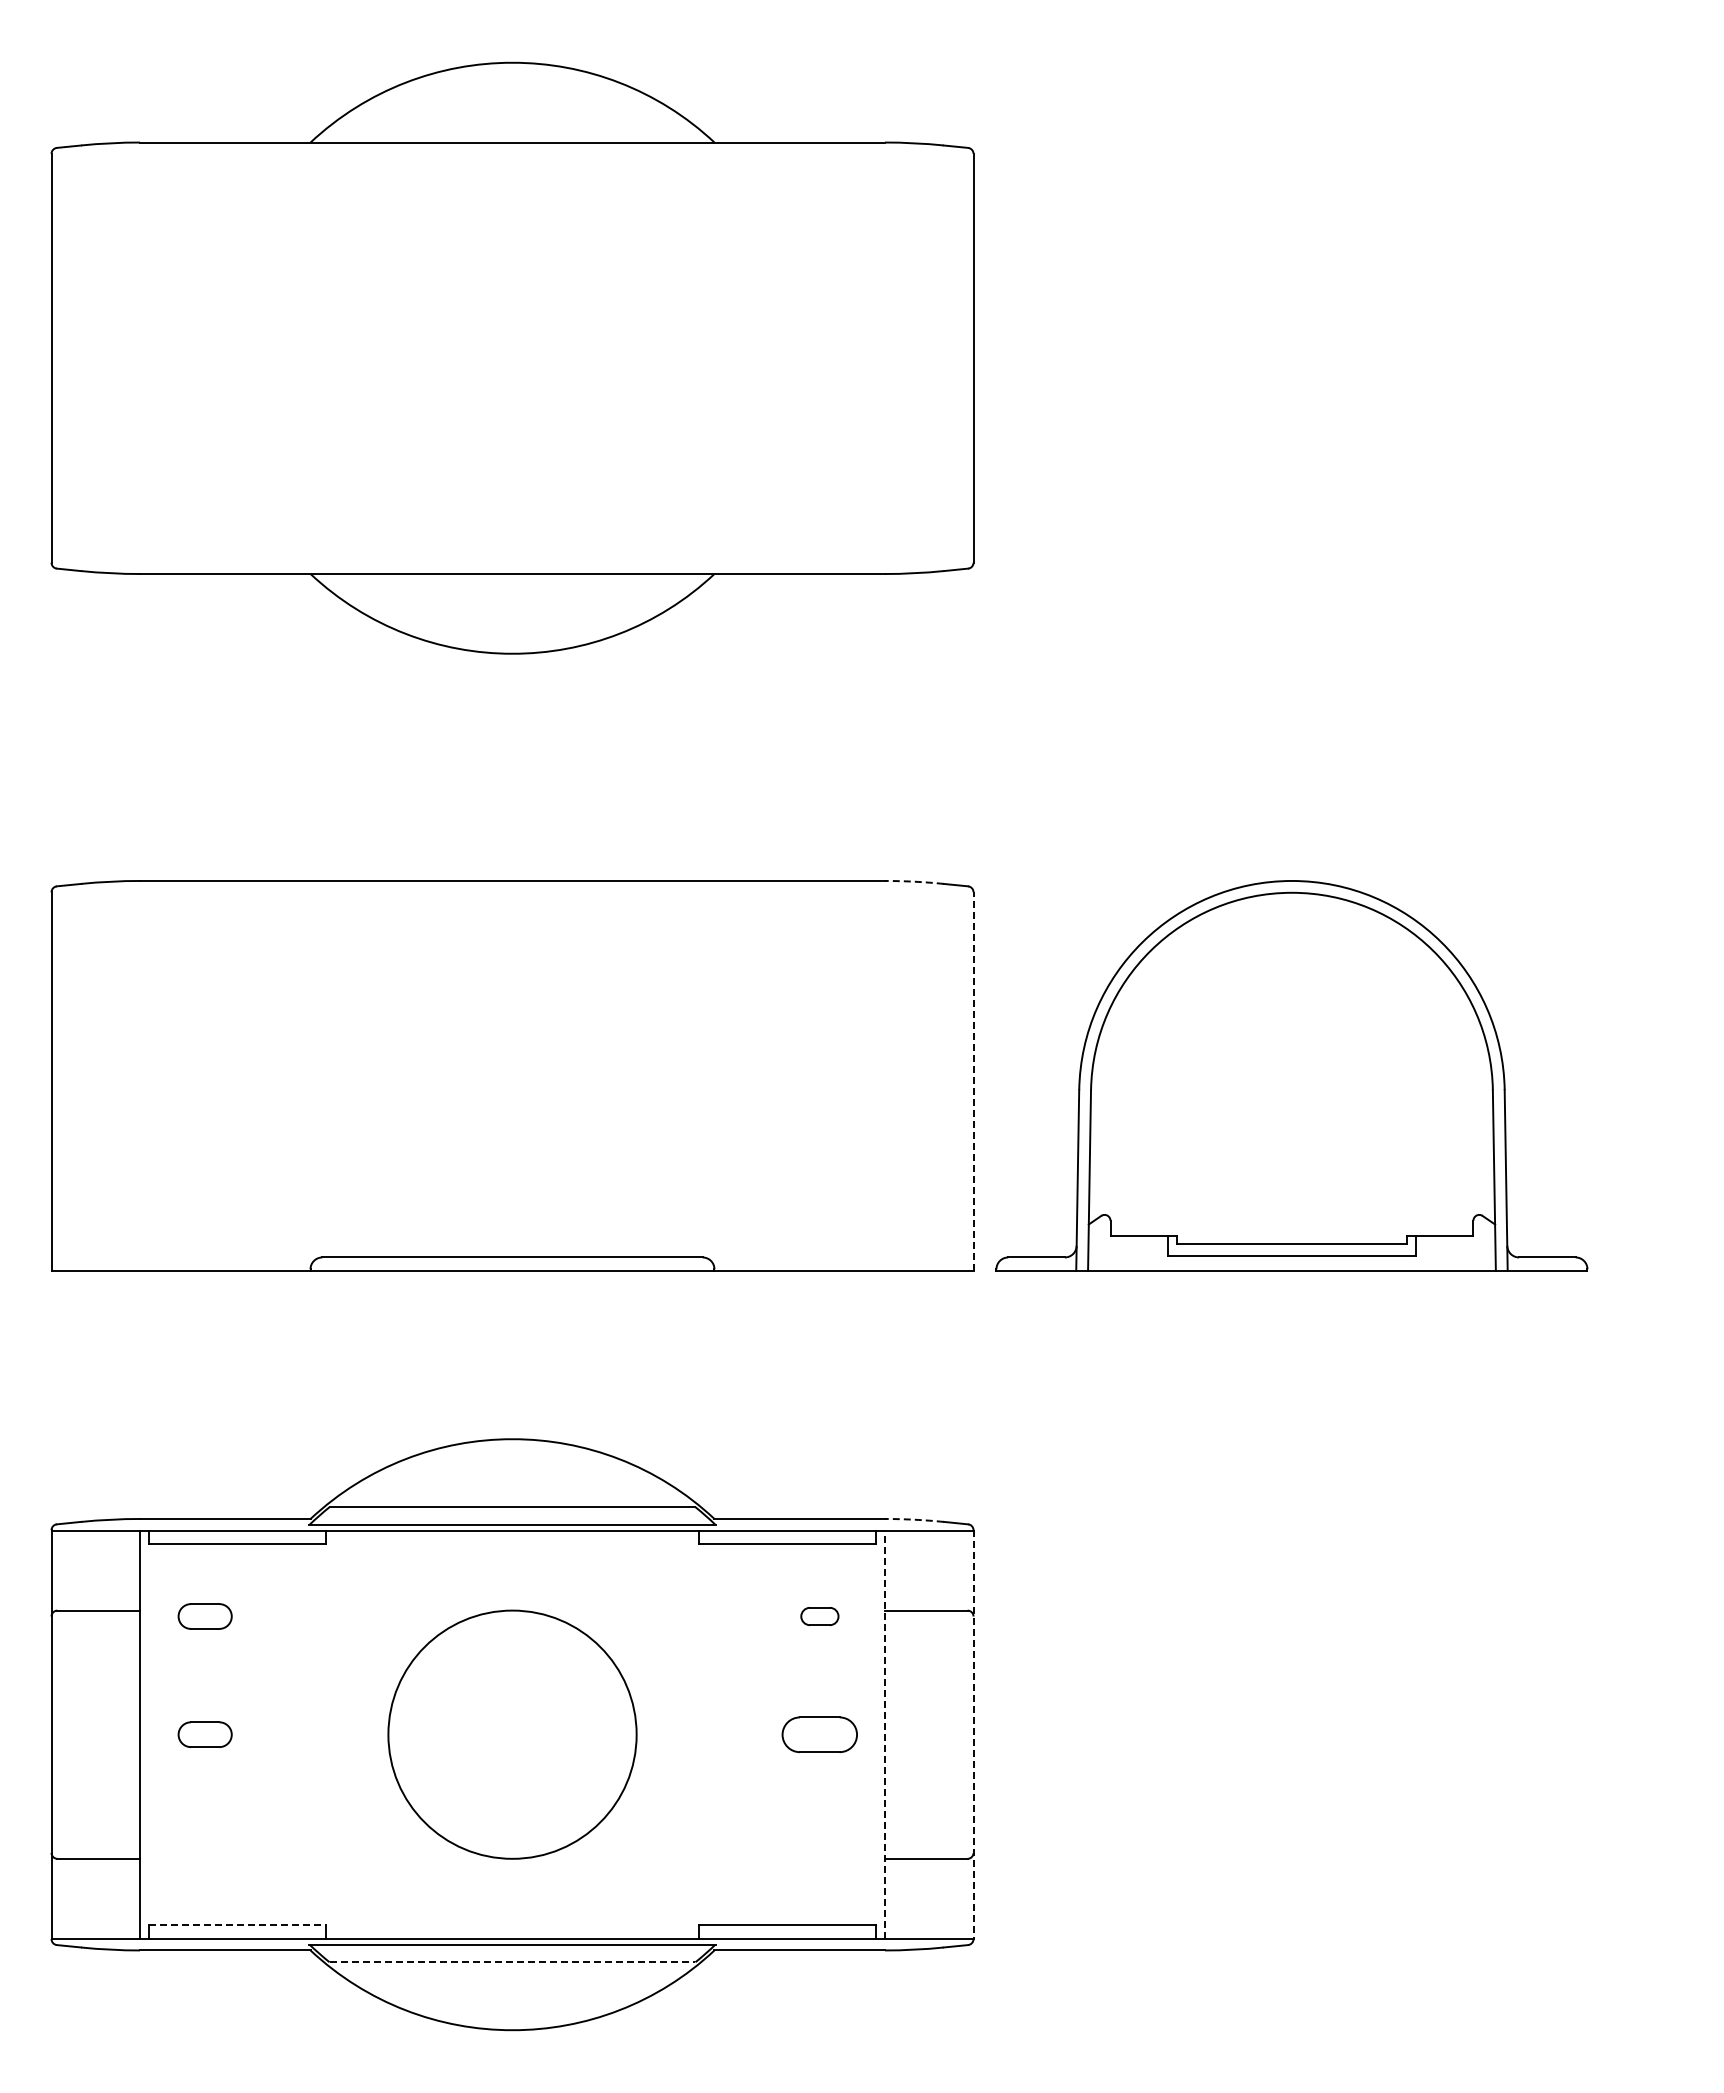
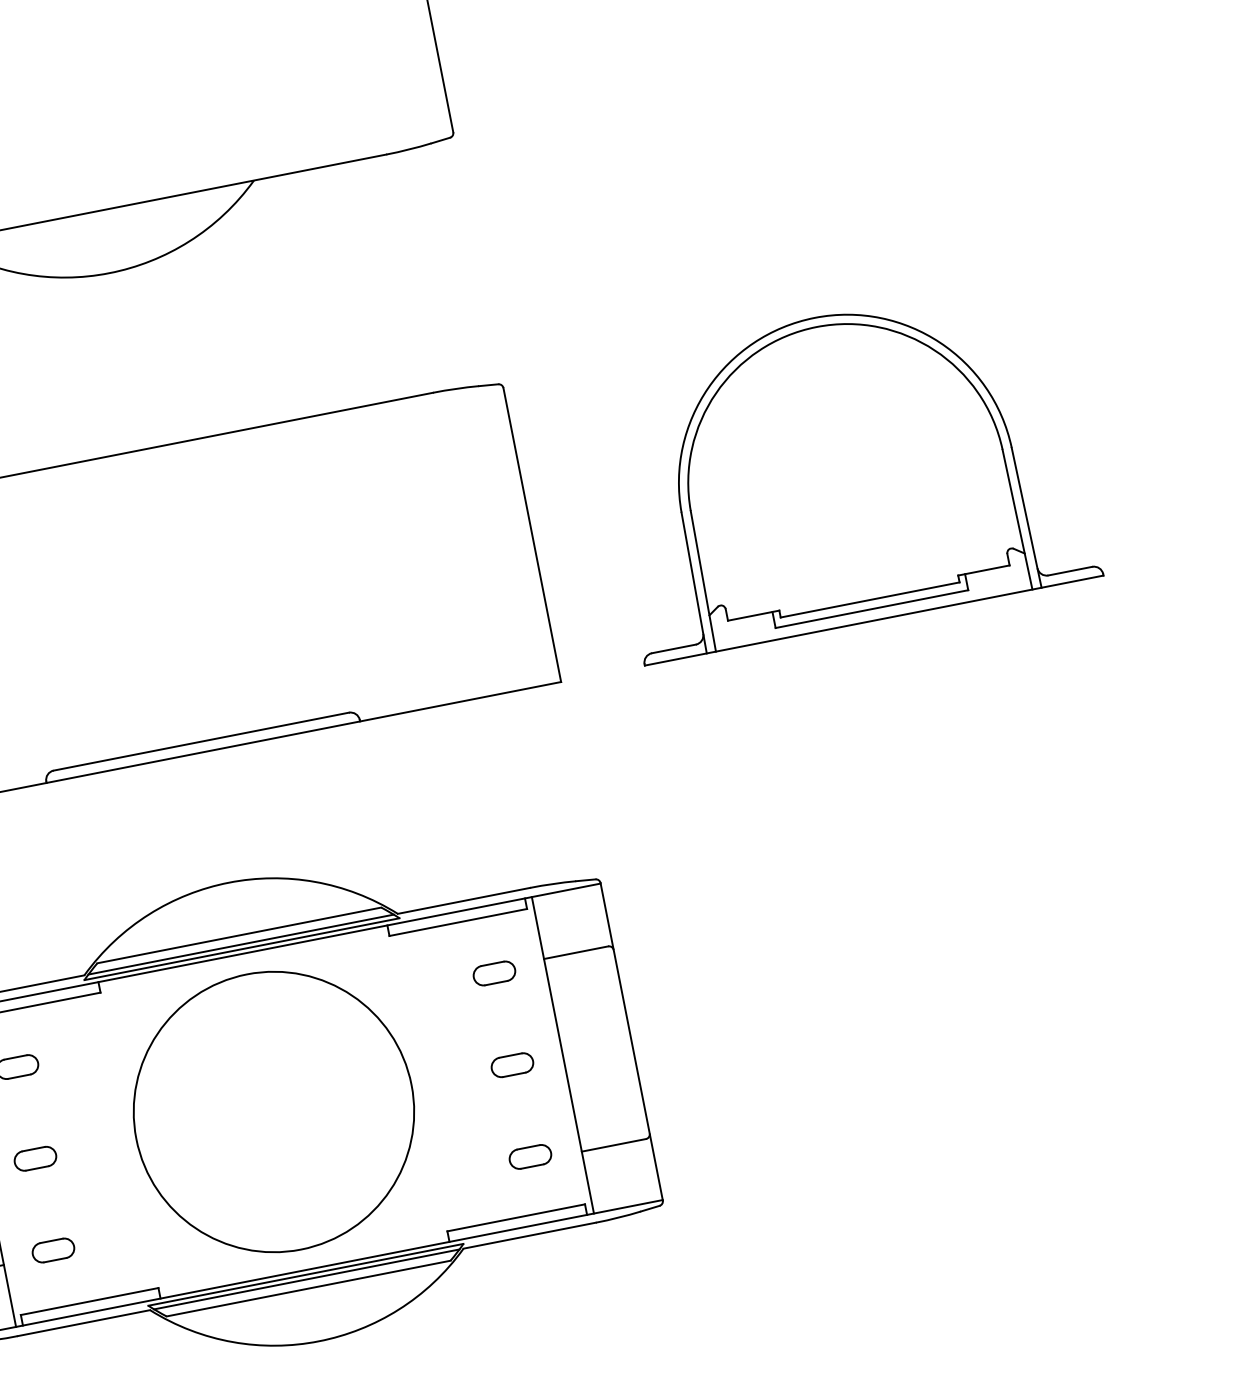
arc: (914, 881) -> (456, 388), dashed -> solid
part: (1291, 1075) -> (844, 468), moved
line: (973, 1081) -> (532, 534), dashed -> solid
line: (512, 1518) -> (241, 944), added
arc: (914, 1519) -> (553, 883), dashed -> solid
part: (819, 1616) -> (494, 973), size x1.43
circle: (512, 1734) -> (273, 1111), size x1.43
part: (819, 1734) -> (512, 1065), size x0.71
line: (884, 1734) -> (562, 1055), dashed -> solid
line: (973, 1735) -> (631, 1042), dashed -> solid
part: (204, 1852) -> (52, 1250), added
part: (819, 1852) -> (530, 1156), added
line: (237, 1925) -> (89, 1301), dashed -> solid
line: (512, 1950) -> (306, 1279), added
line: (512, 1962) -> (308, 1288), dashed -> solid

